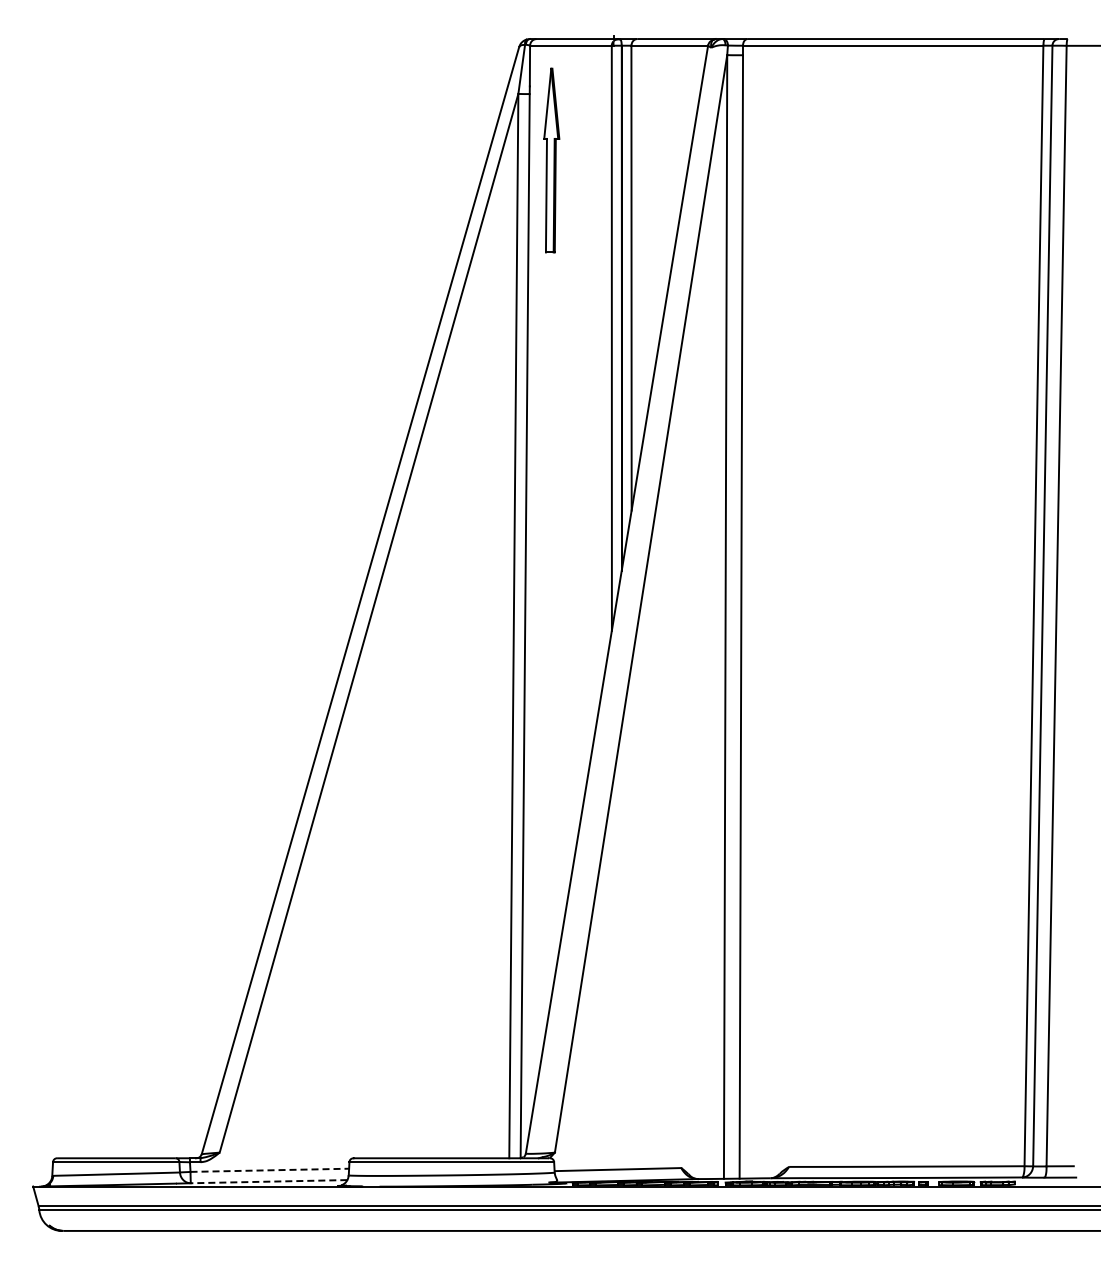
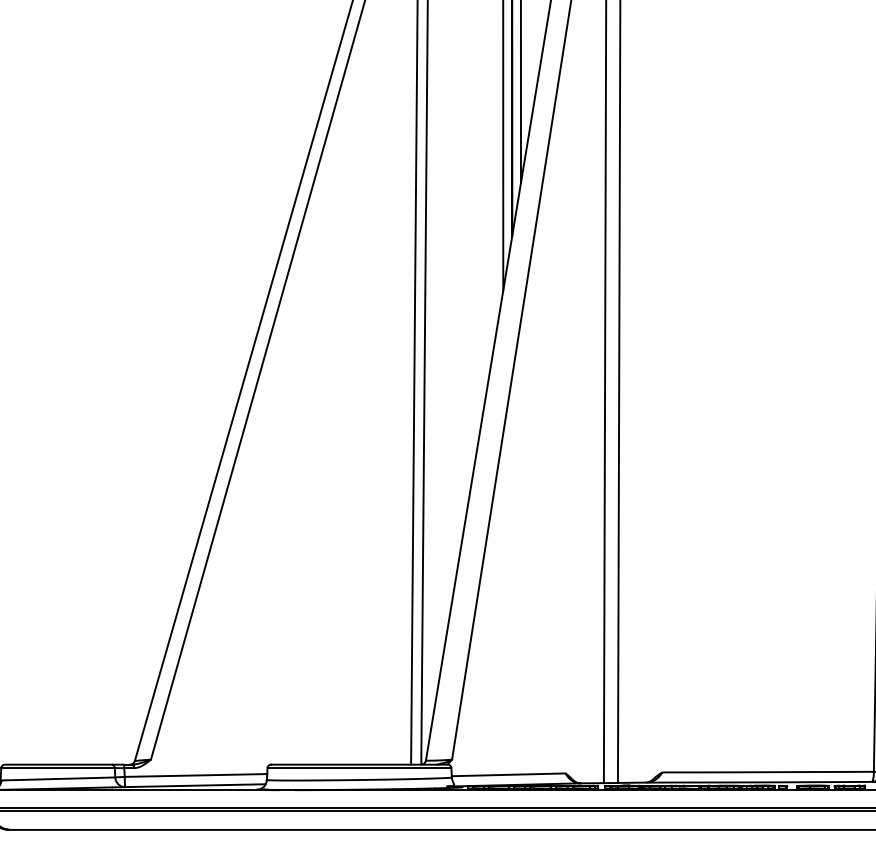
line: (270, 1170) -> (196, 775), dashed -> solid
line: (268, 1181) -> (194, 785), dashed -> solid

